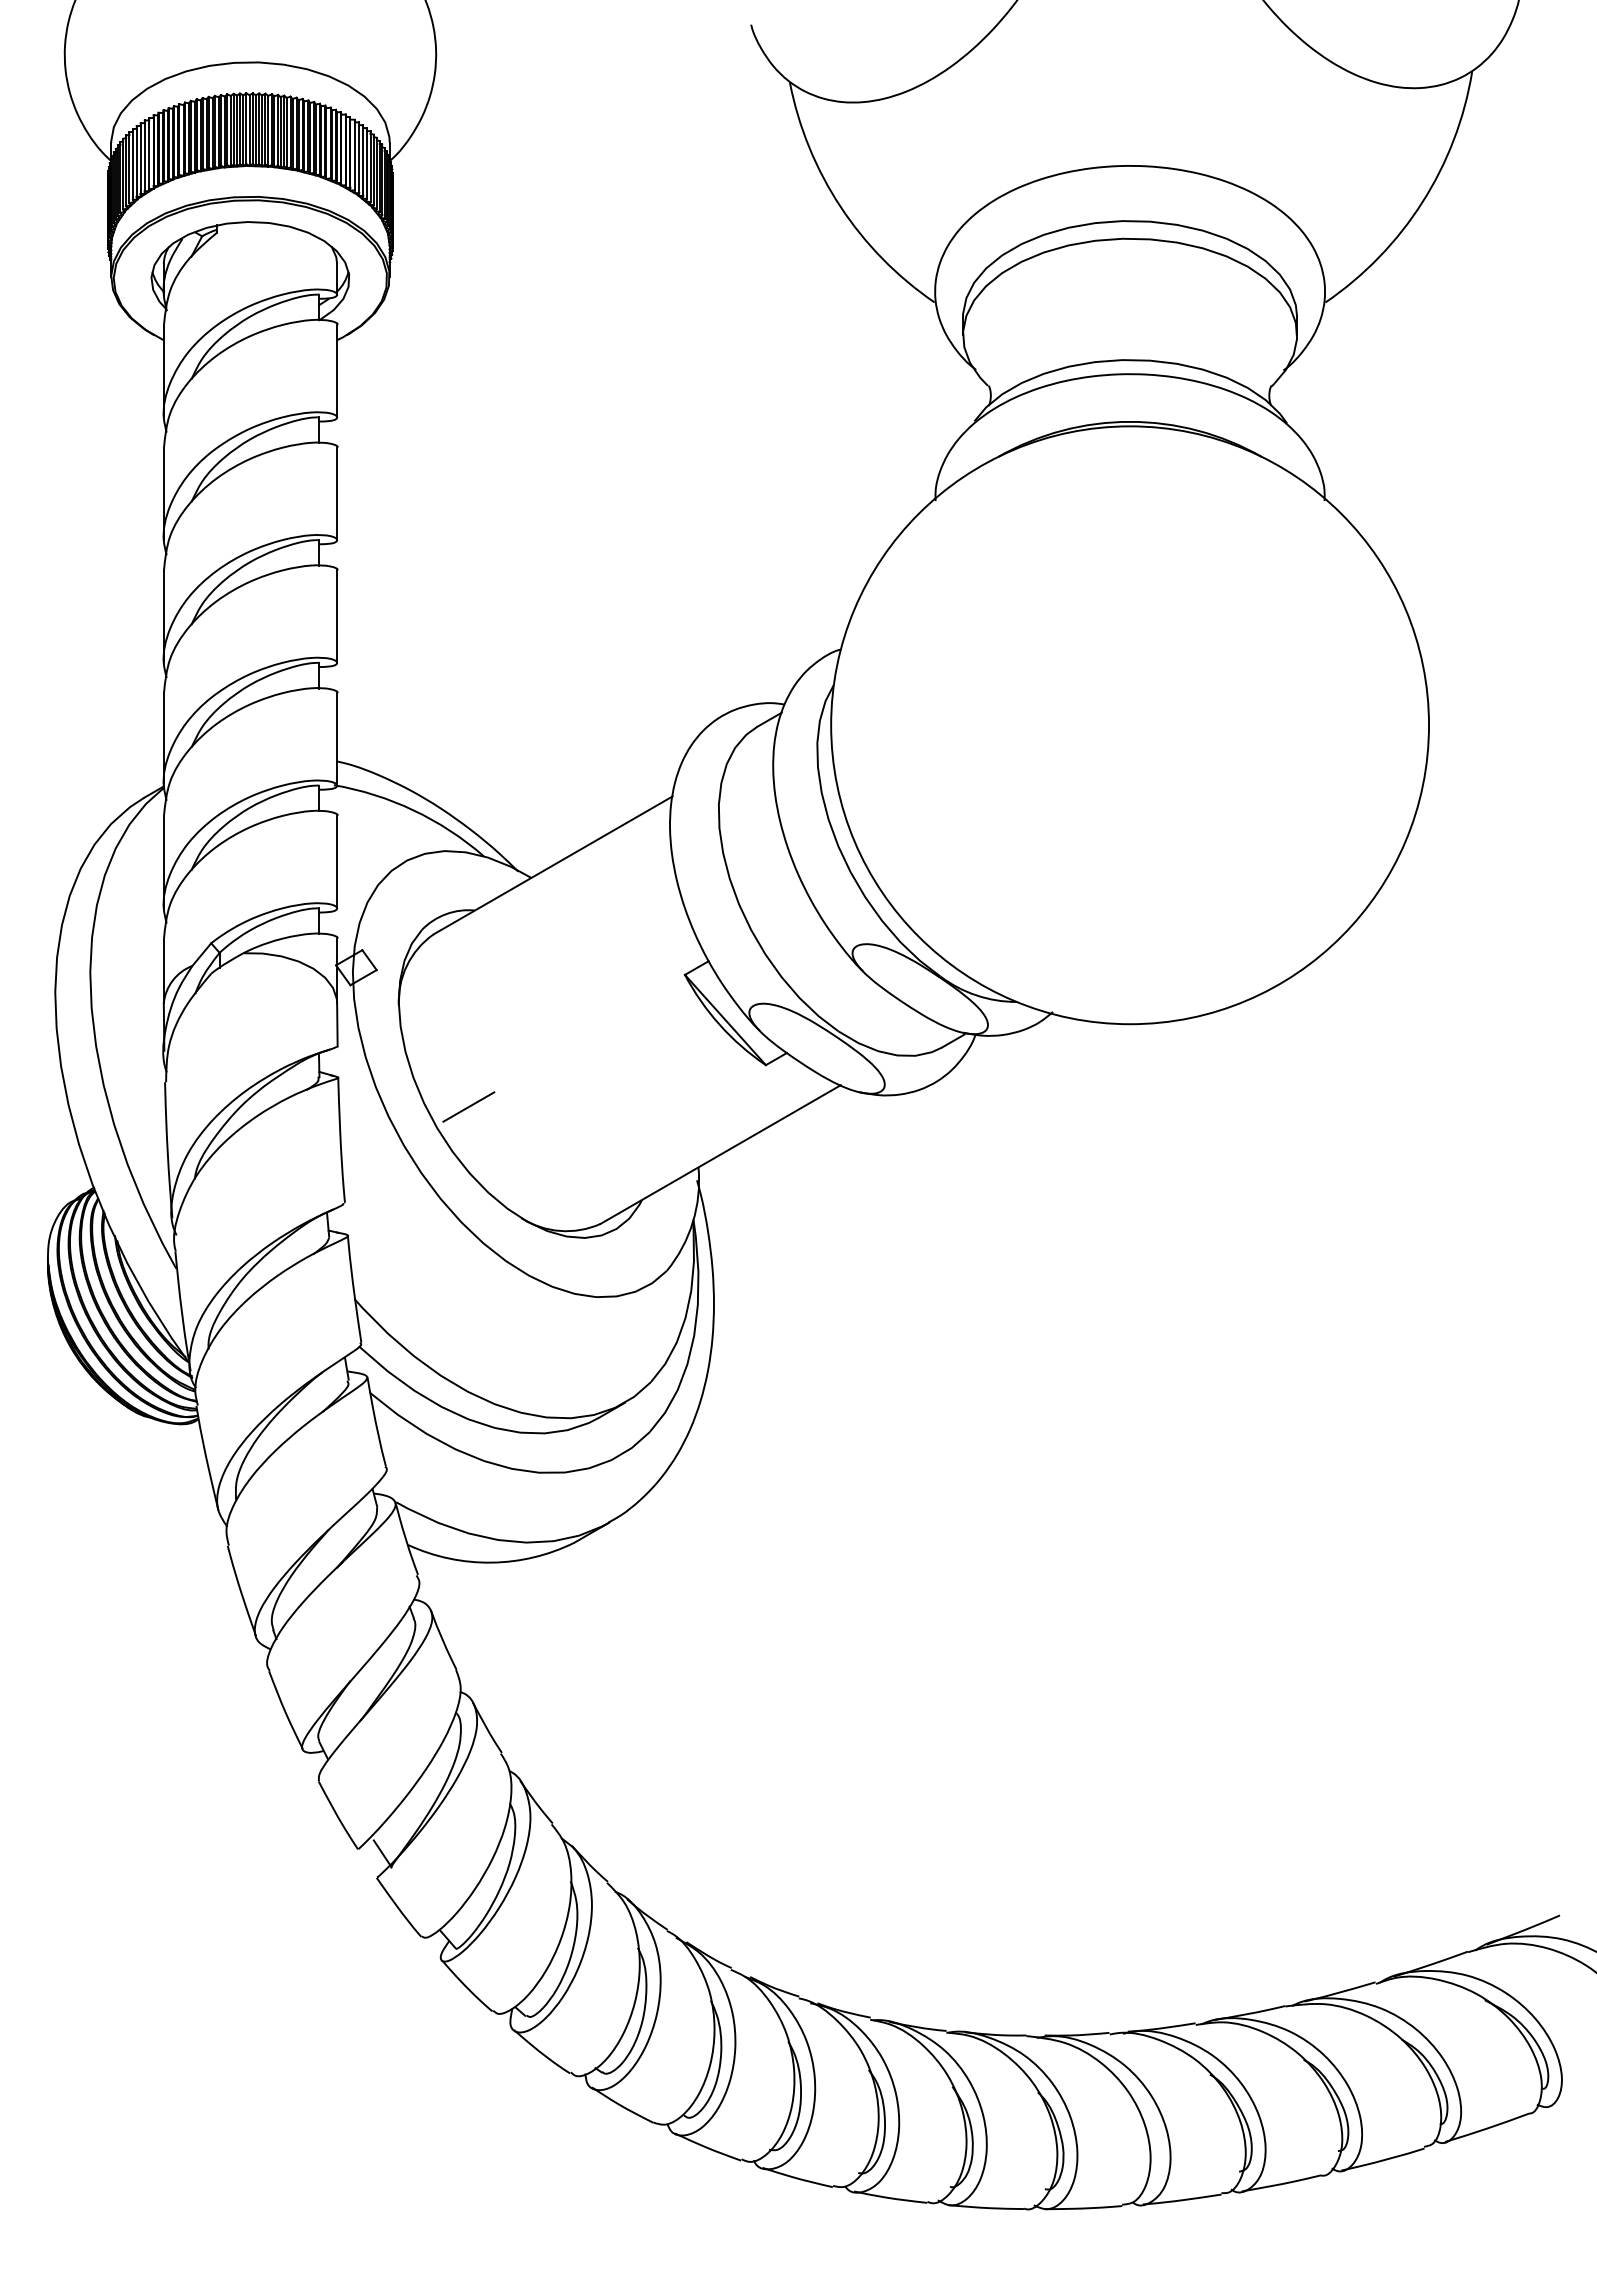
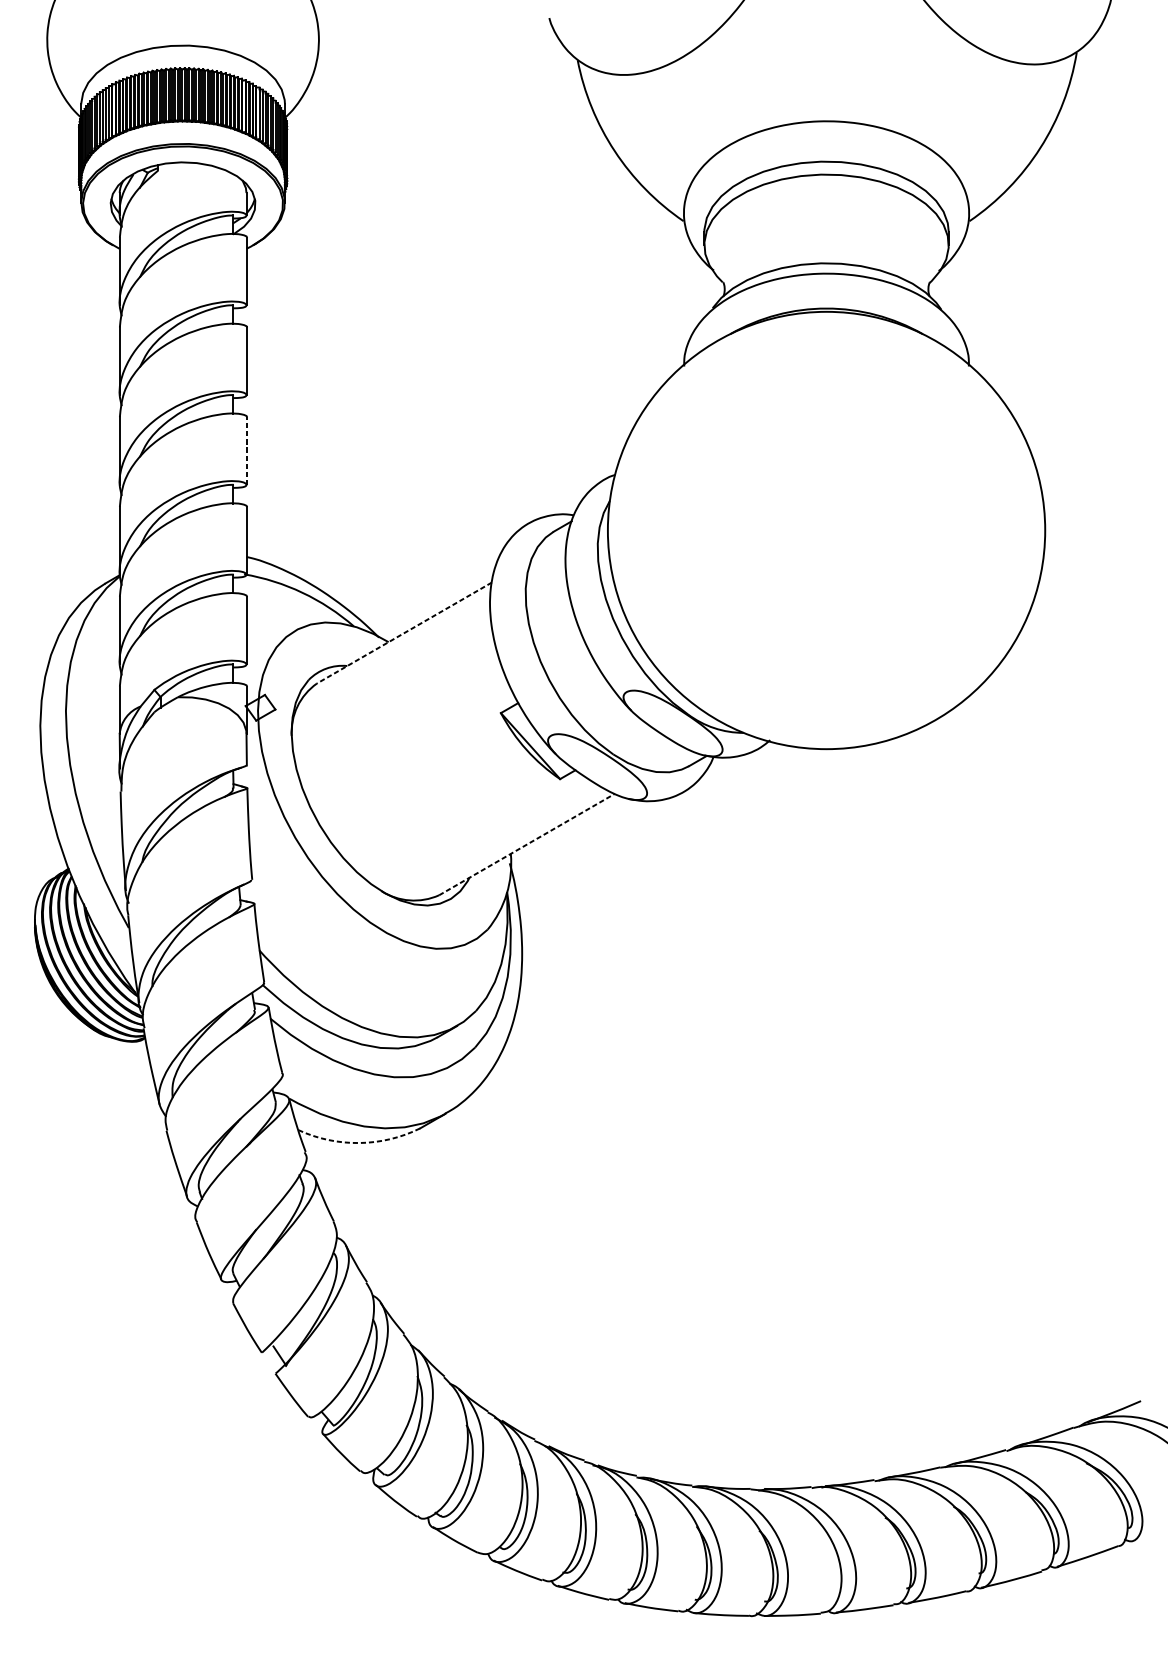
line: (337, 616) -> (246, 450), solid -> dashed
line: (552, 865) -> (404, 633), solid -> dashed
line: (468, 1106) -> (342, 809), removed
line: (720, 1154) -> (526, 844), solid -> dashed
arc: (491, 1562) -> (359, 1142), solid -> dashed

